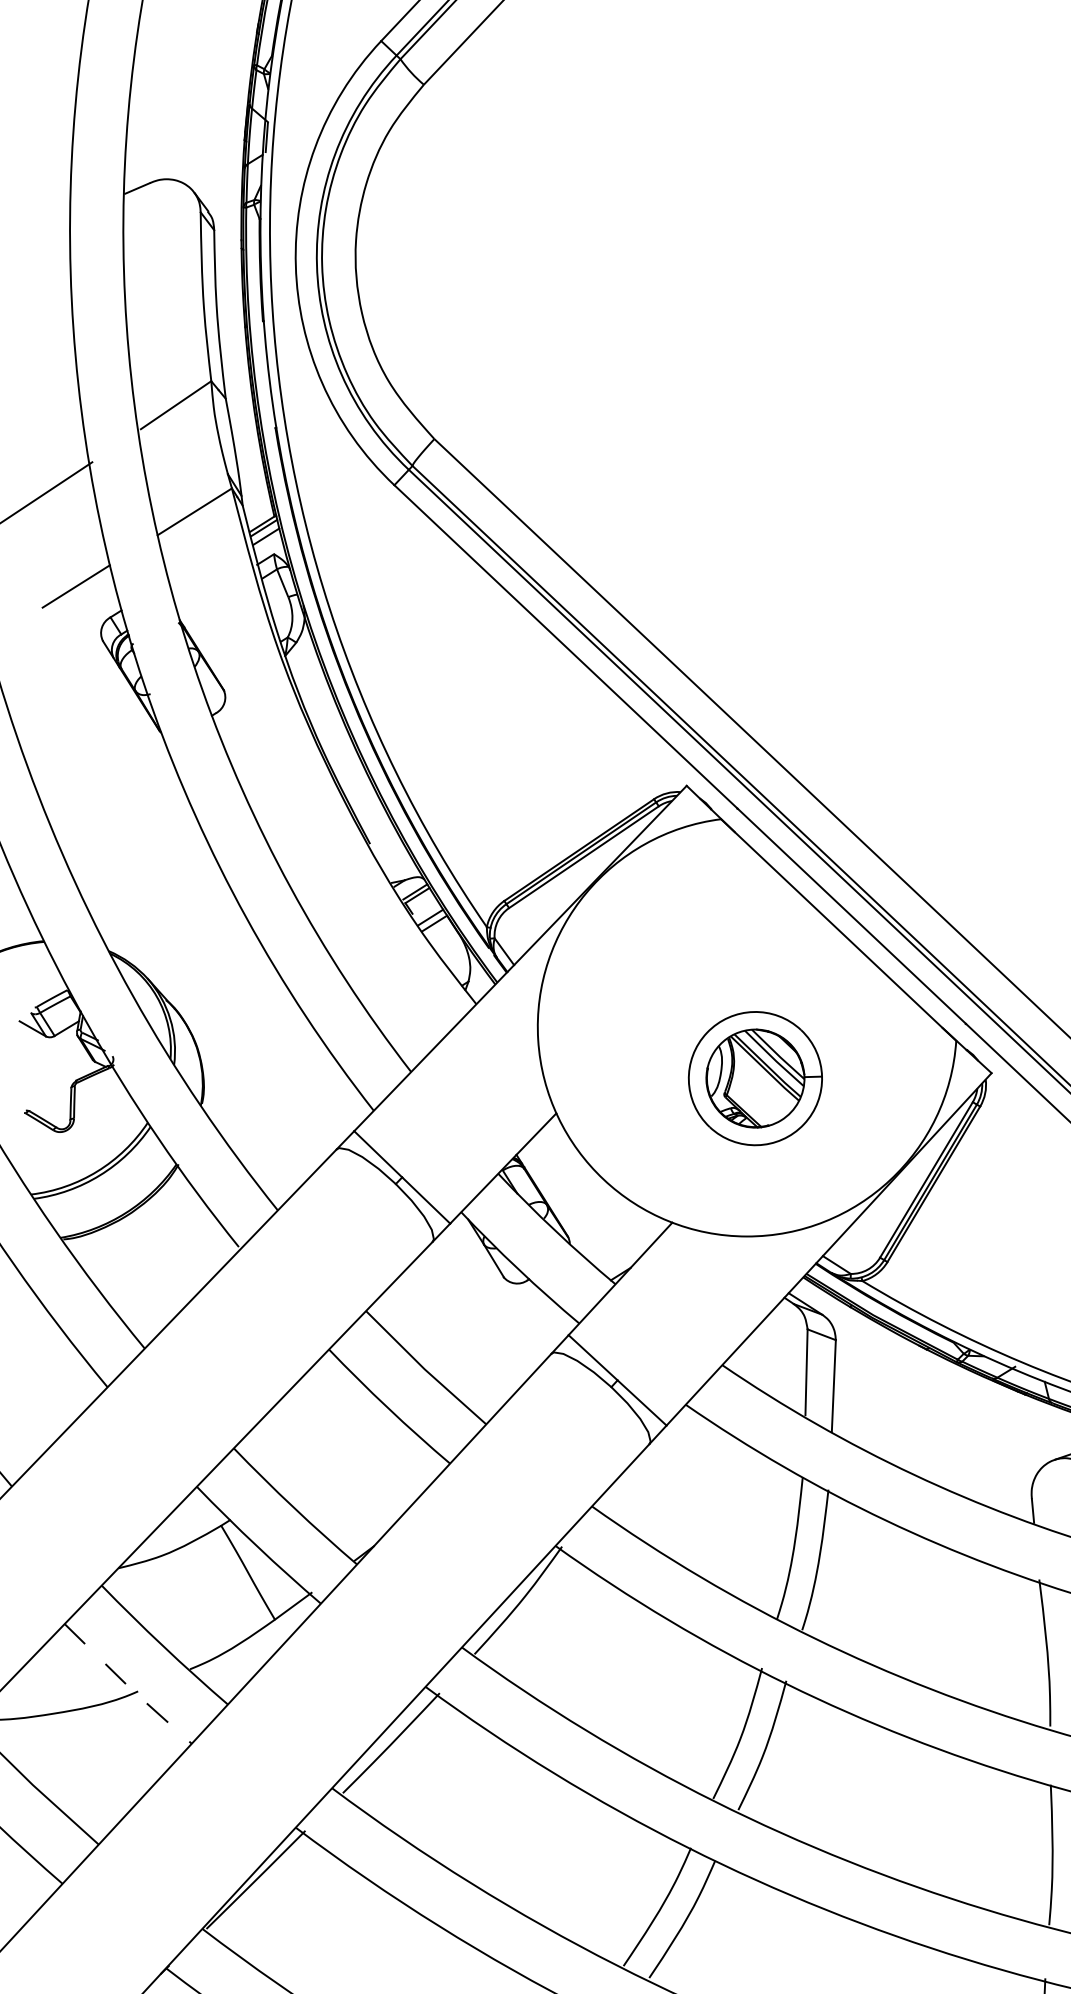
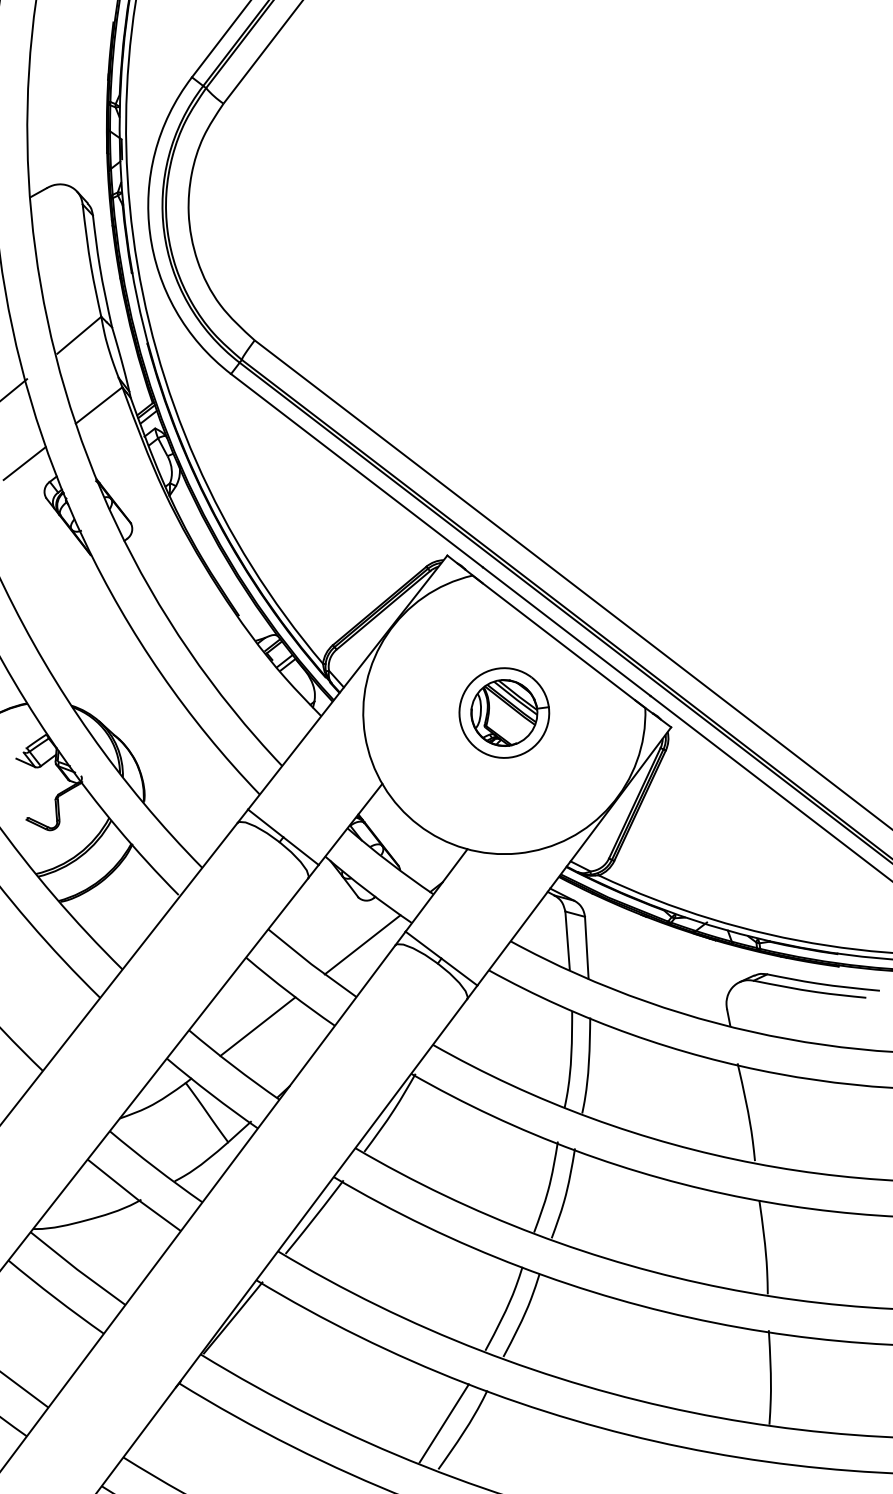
part: (755, 1077) -> (504, 712), moved
line: (502, 1347) -> (362, 944), added
line: (335, 1453) -> (257, 1026), added
line: (128, 1685) -> (134, 1196), dashed -> solid

